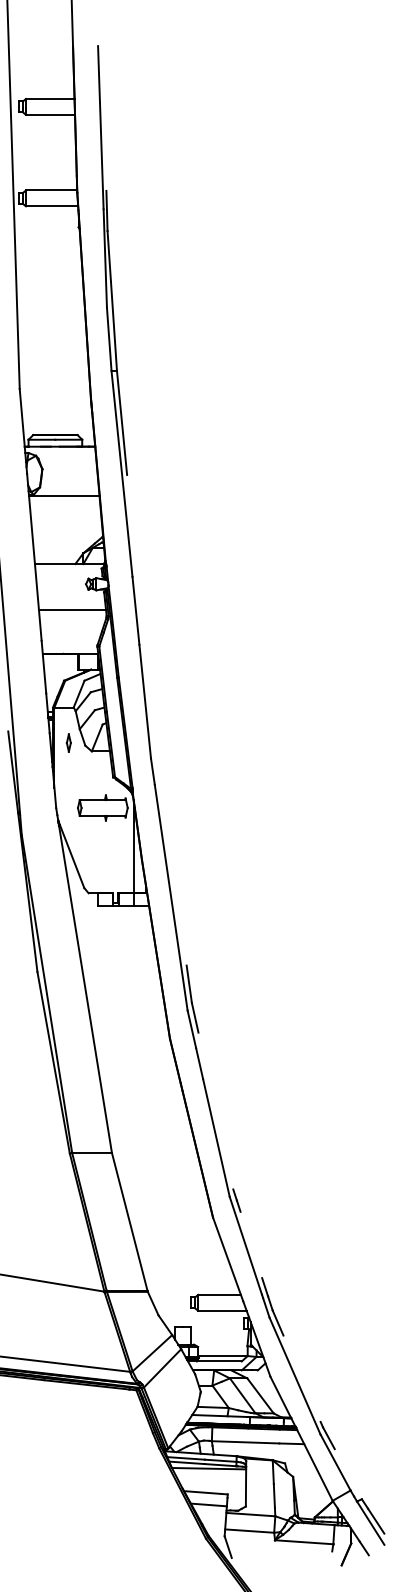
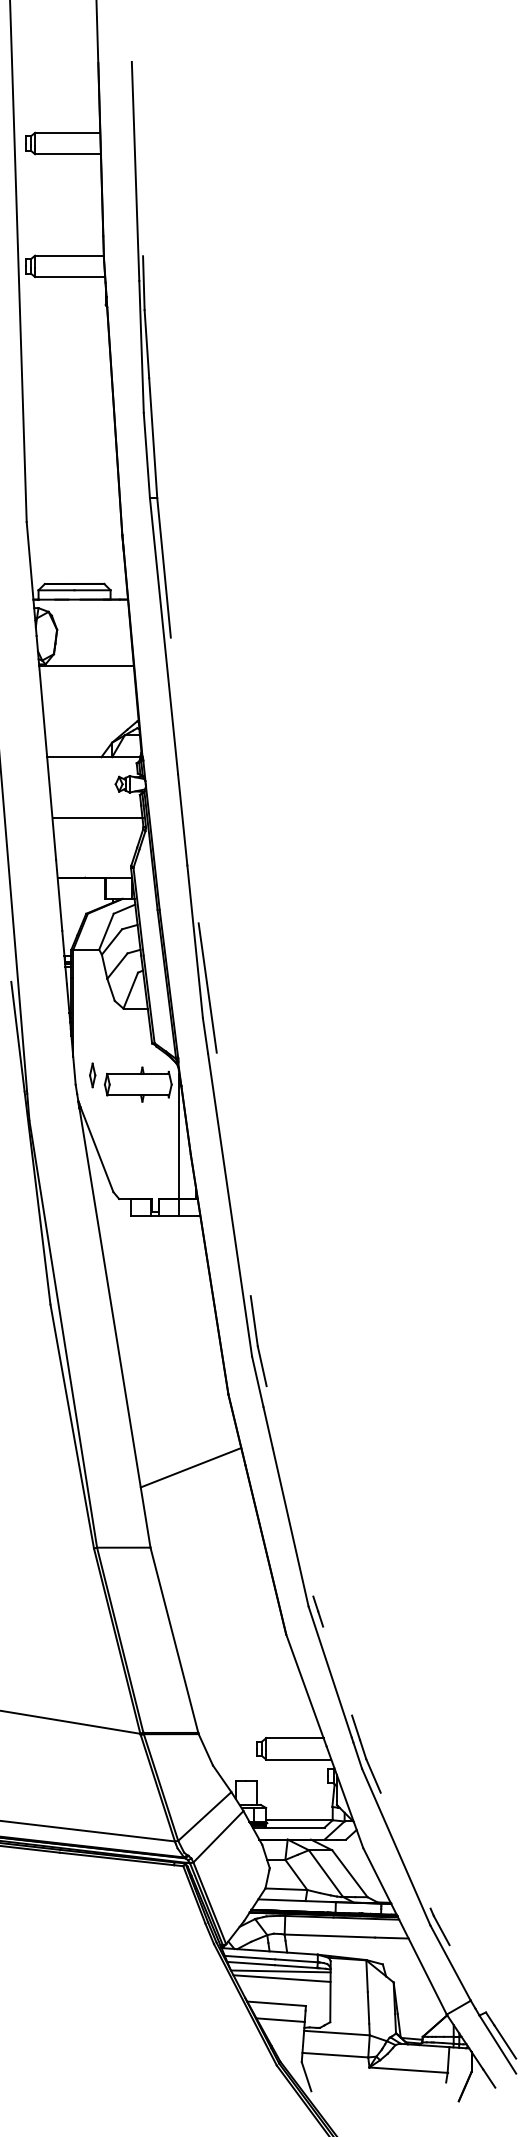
line: (154, 735) -> (207, 987), added
part: (68, 743) -> (92, 1075), moved
line: (141, 1093) -> (190, 1467), added
line: (209, 1473) -> (281, 1978), added

